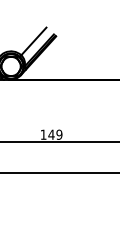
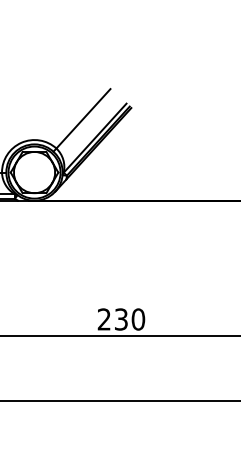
text: (51, 134) -> (121, 318), 149 -> 230

